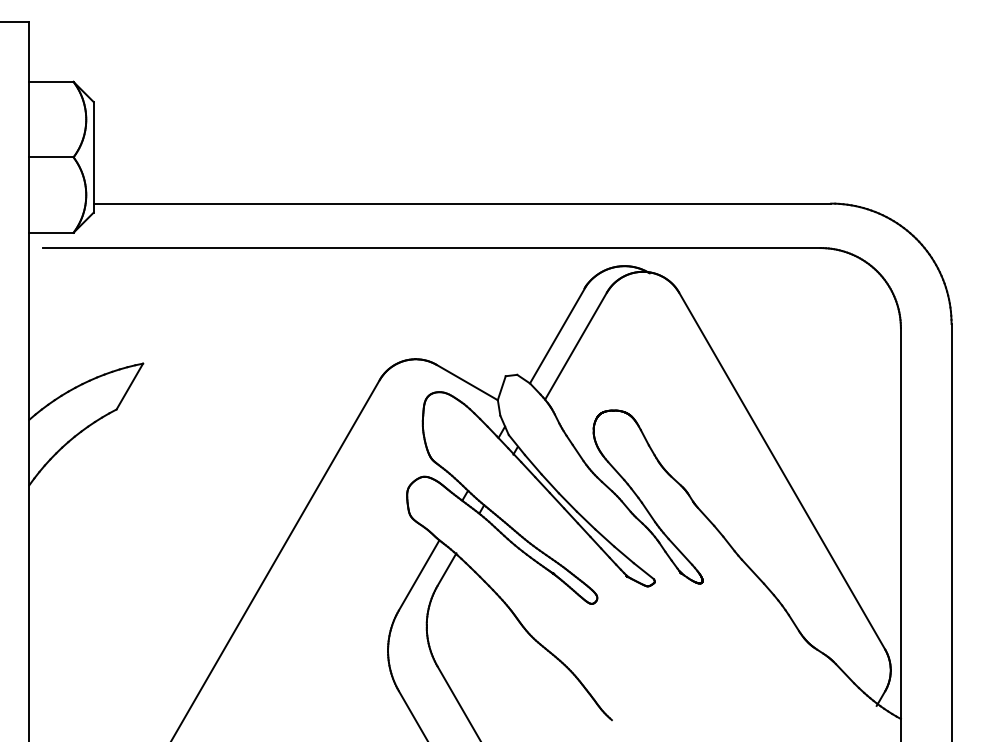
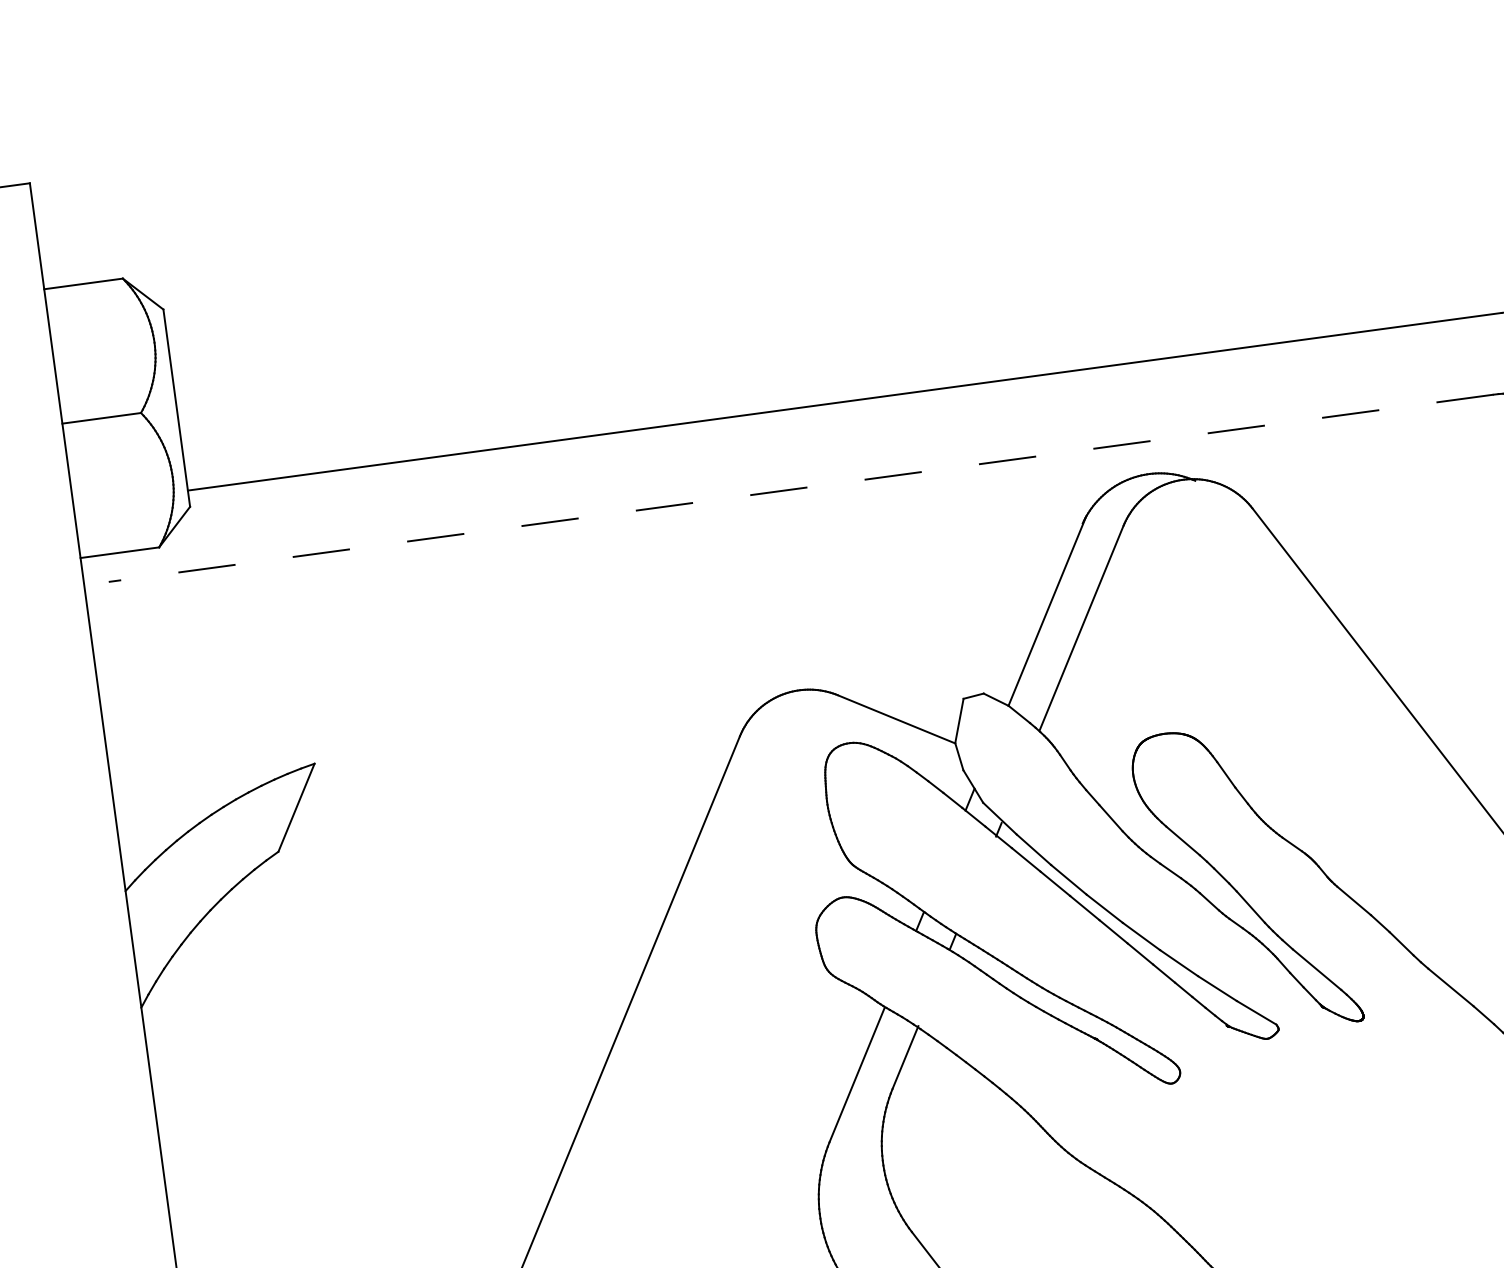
line: (431, 248) -> (800, 489), solid -> dashed

